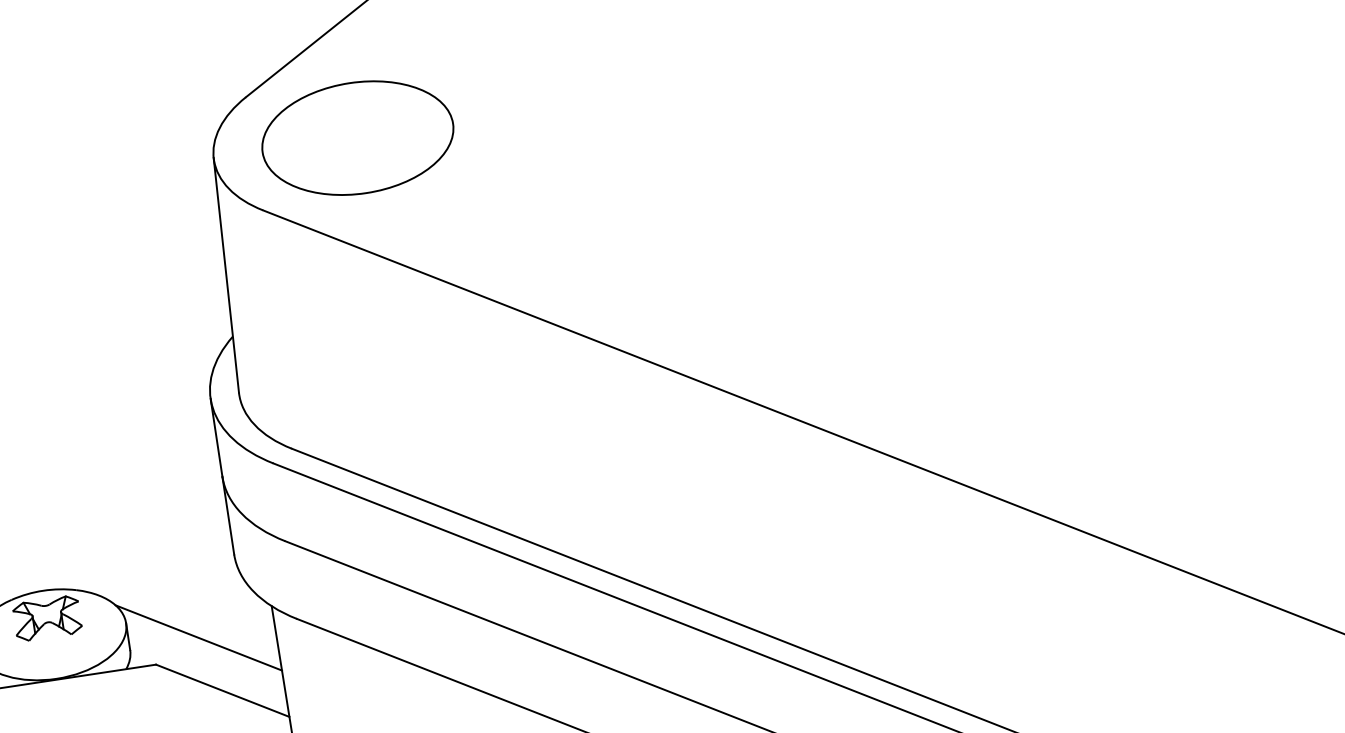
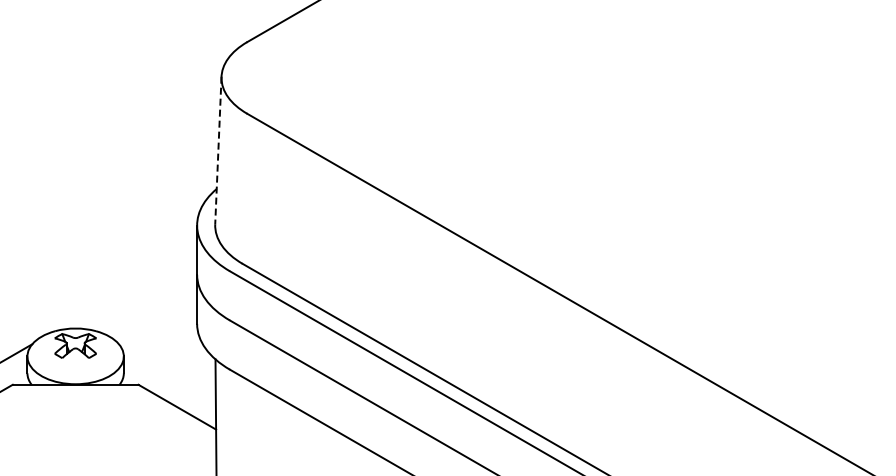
part: (357, 137) -> (312, 77), removed
line: (226, 275) -> (218, 150), solid -> dashed
line: (198, 638) -> (167, 372), removed

